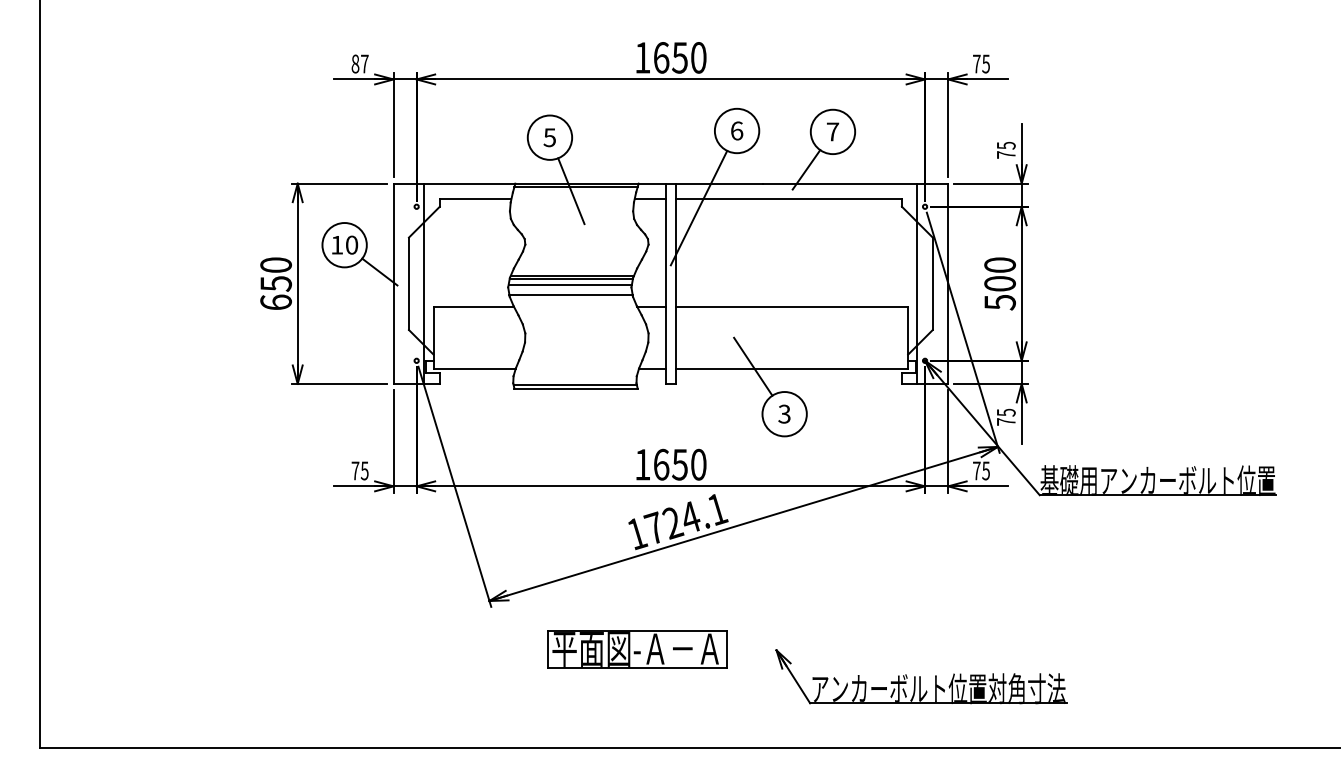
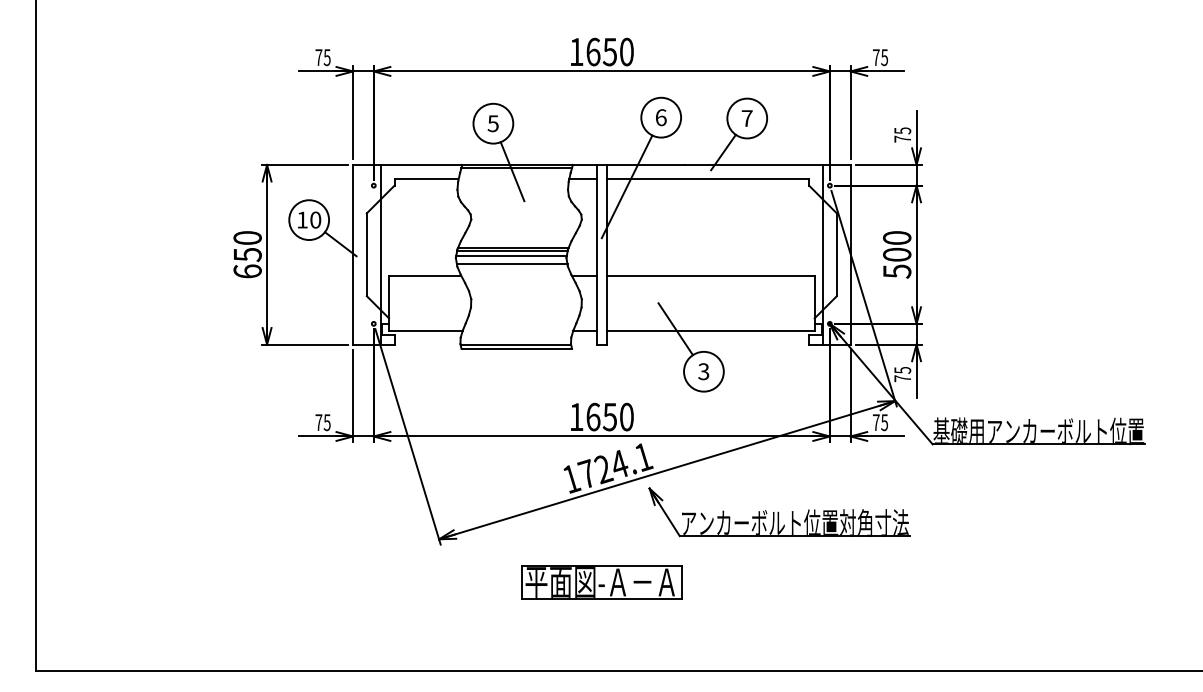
text: (359, 63) -> (322, 57), 87 -> 75
part: (637, 649) -> (601, 582), moved
part: (921, 676) -> (779, 512), moved

